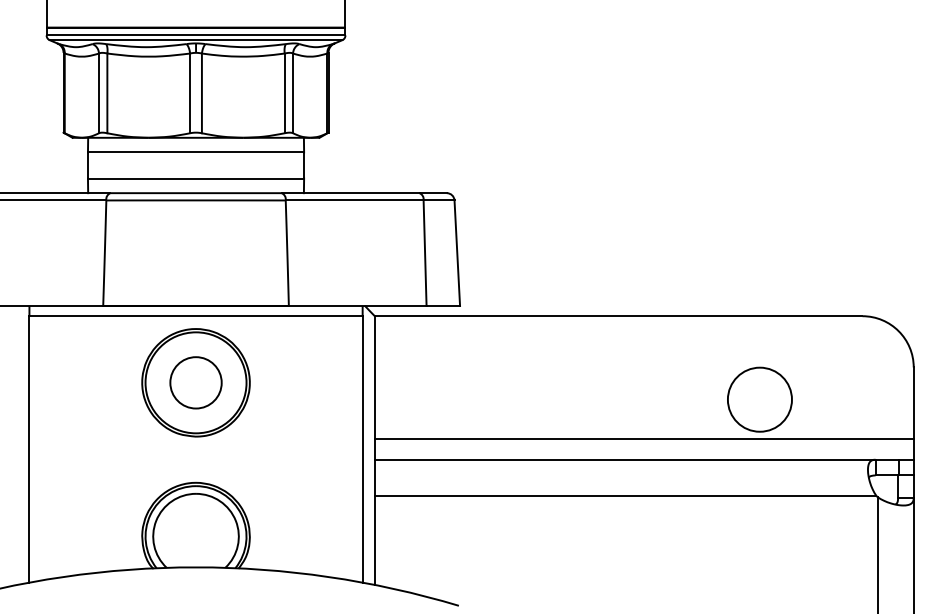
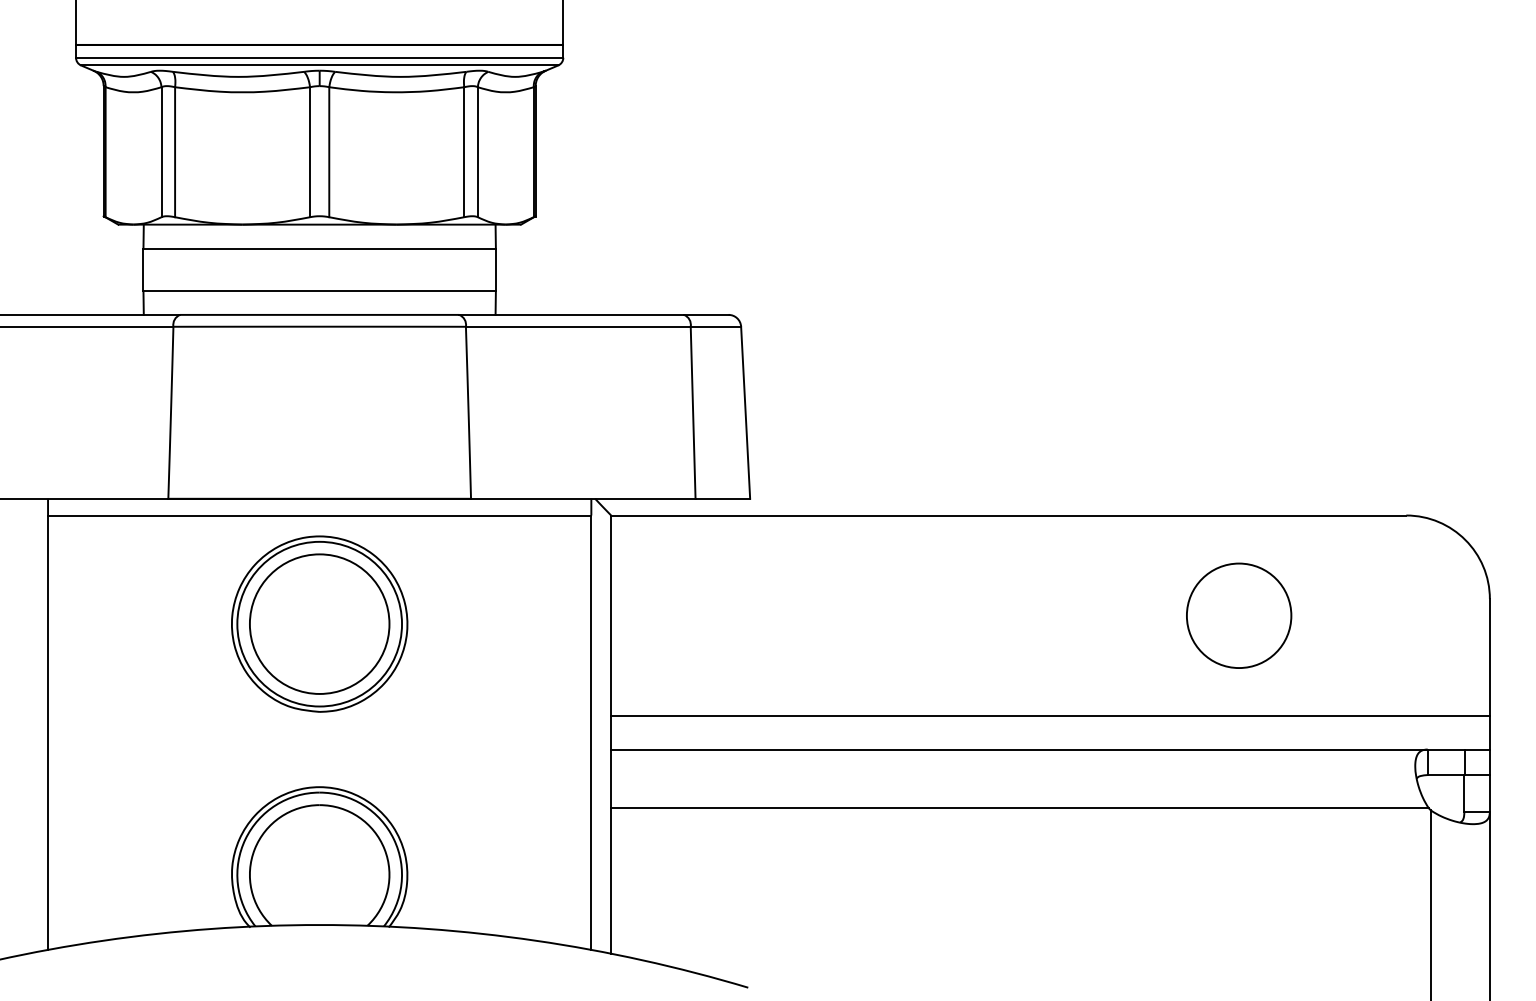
circle: (195, 382) -> (318, 623), size x1.67
circle: (759, 399) -> (1238, 615), moved

